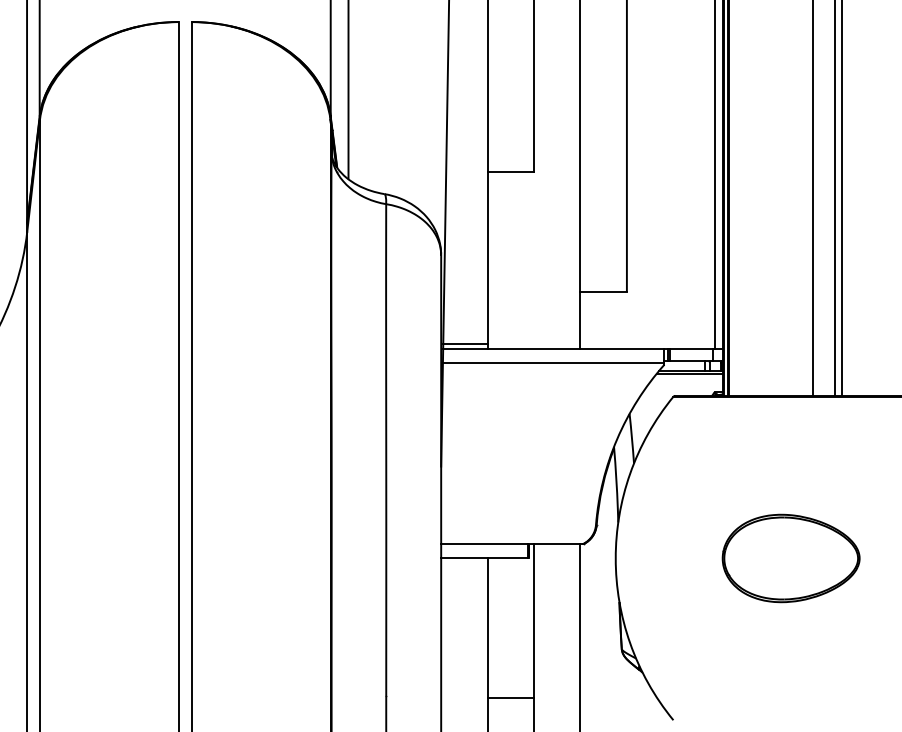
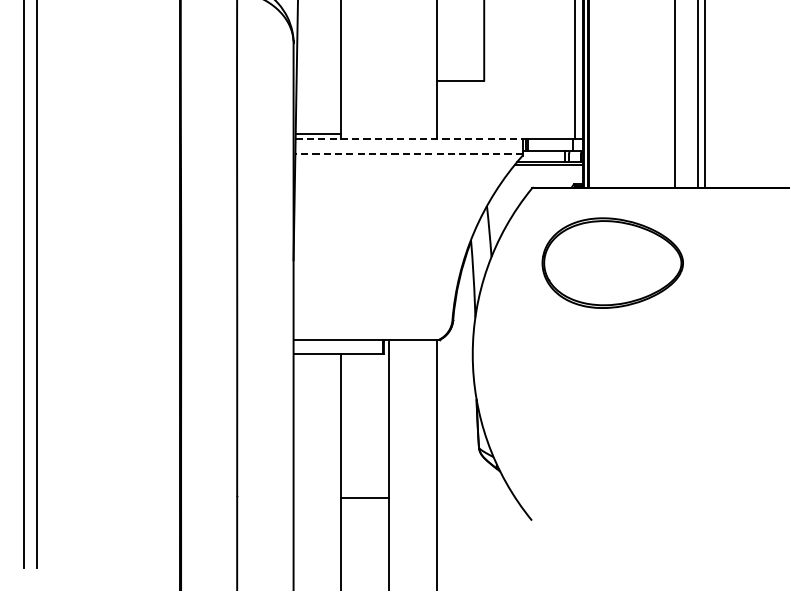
line: (553, 348) -> (408, 138), solid -> dashed
line: (553, 362) -> (408, 153), solid -> dashed
part: (790, 558) -> (612, 263), moved

